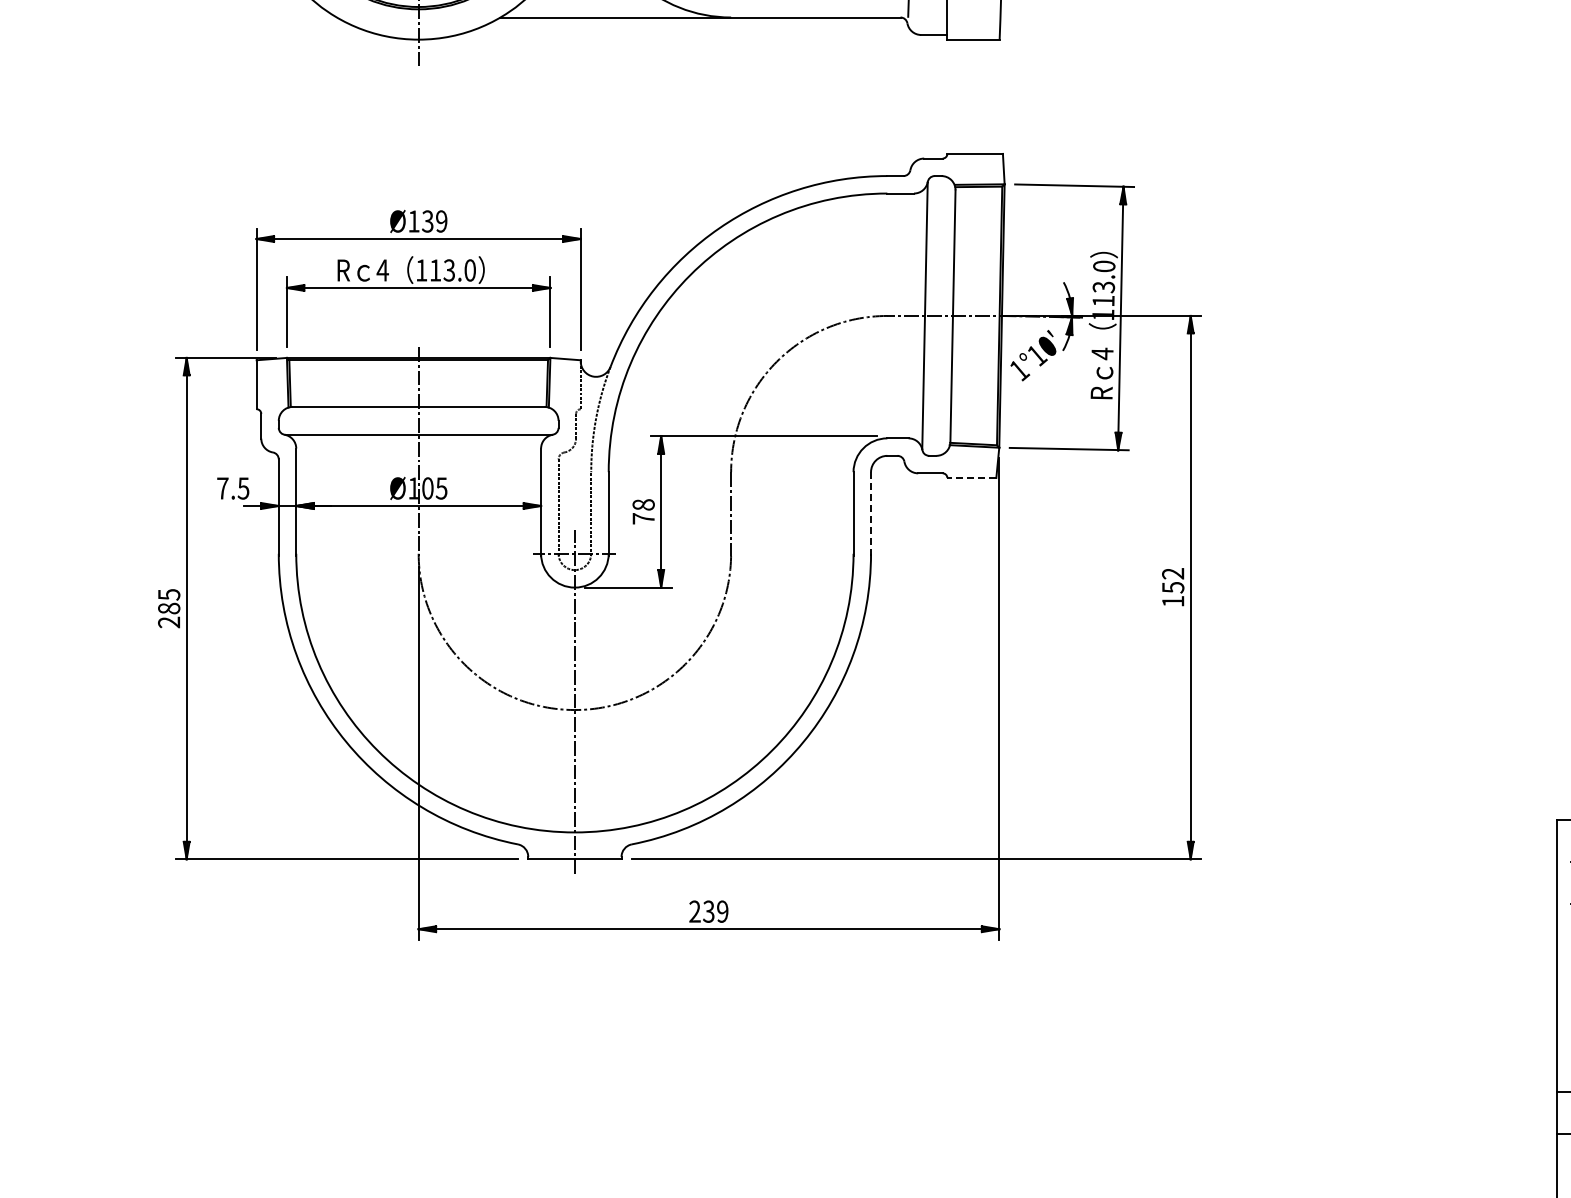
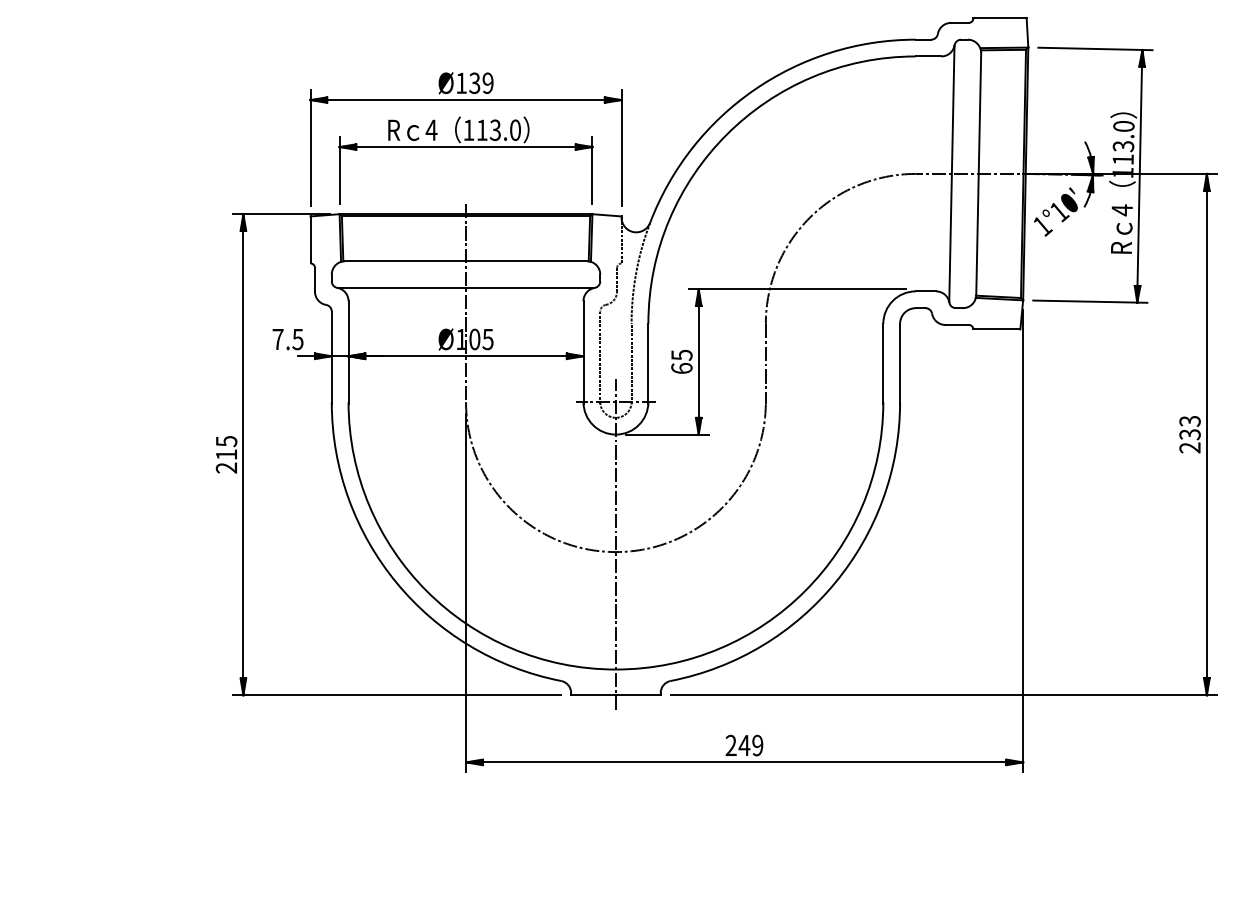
line: (971, 478) -> (996, 329), dashed -> solid
text: (643, 511) -> (681, 361), 78 -> 65
line: (871, 514) -> (900, 364), dashed -> solid
text: (1173, 587) -> (1190, 434), 152 -> 233
text: (169, 608) -> (226, 454), 285 -> 215
text: (708, 911) -> (744, 745), 239 -> 249

